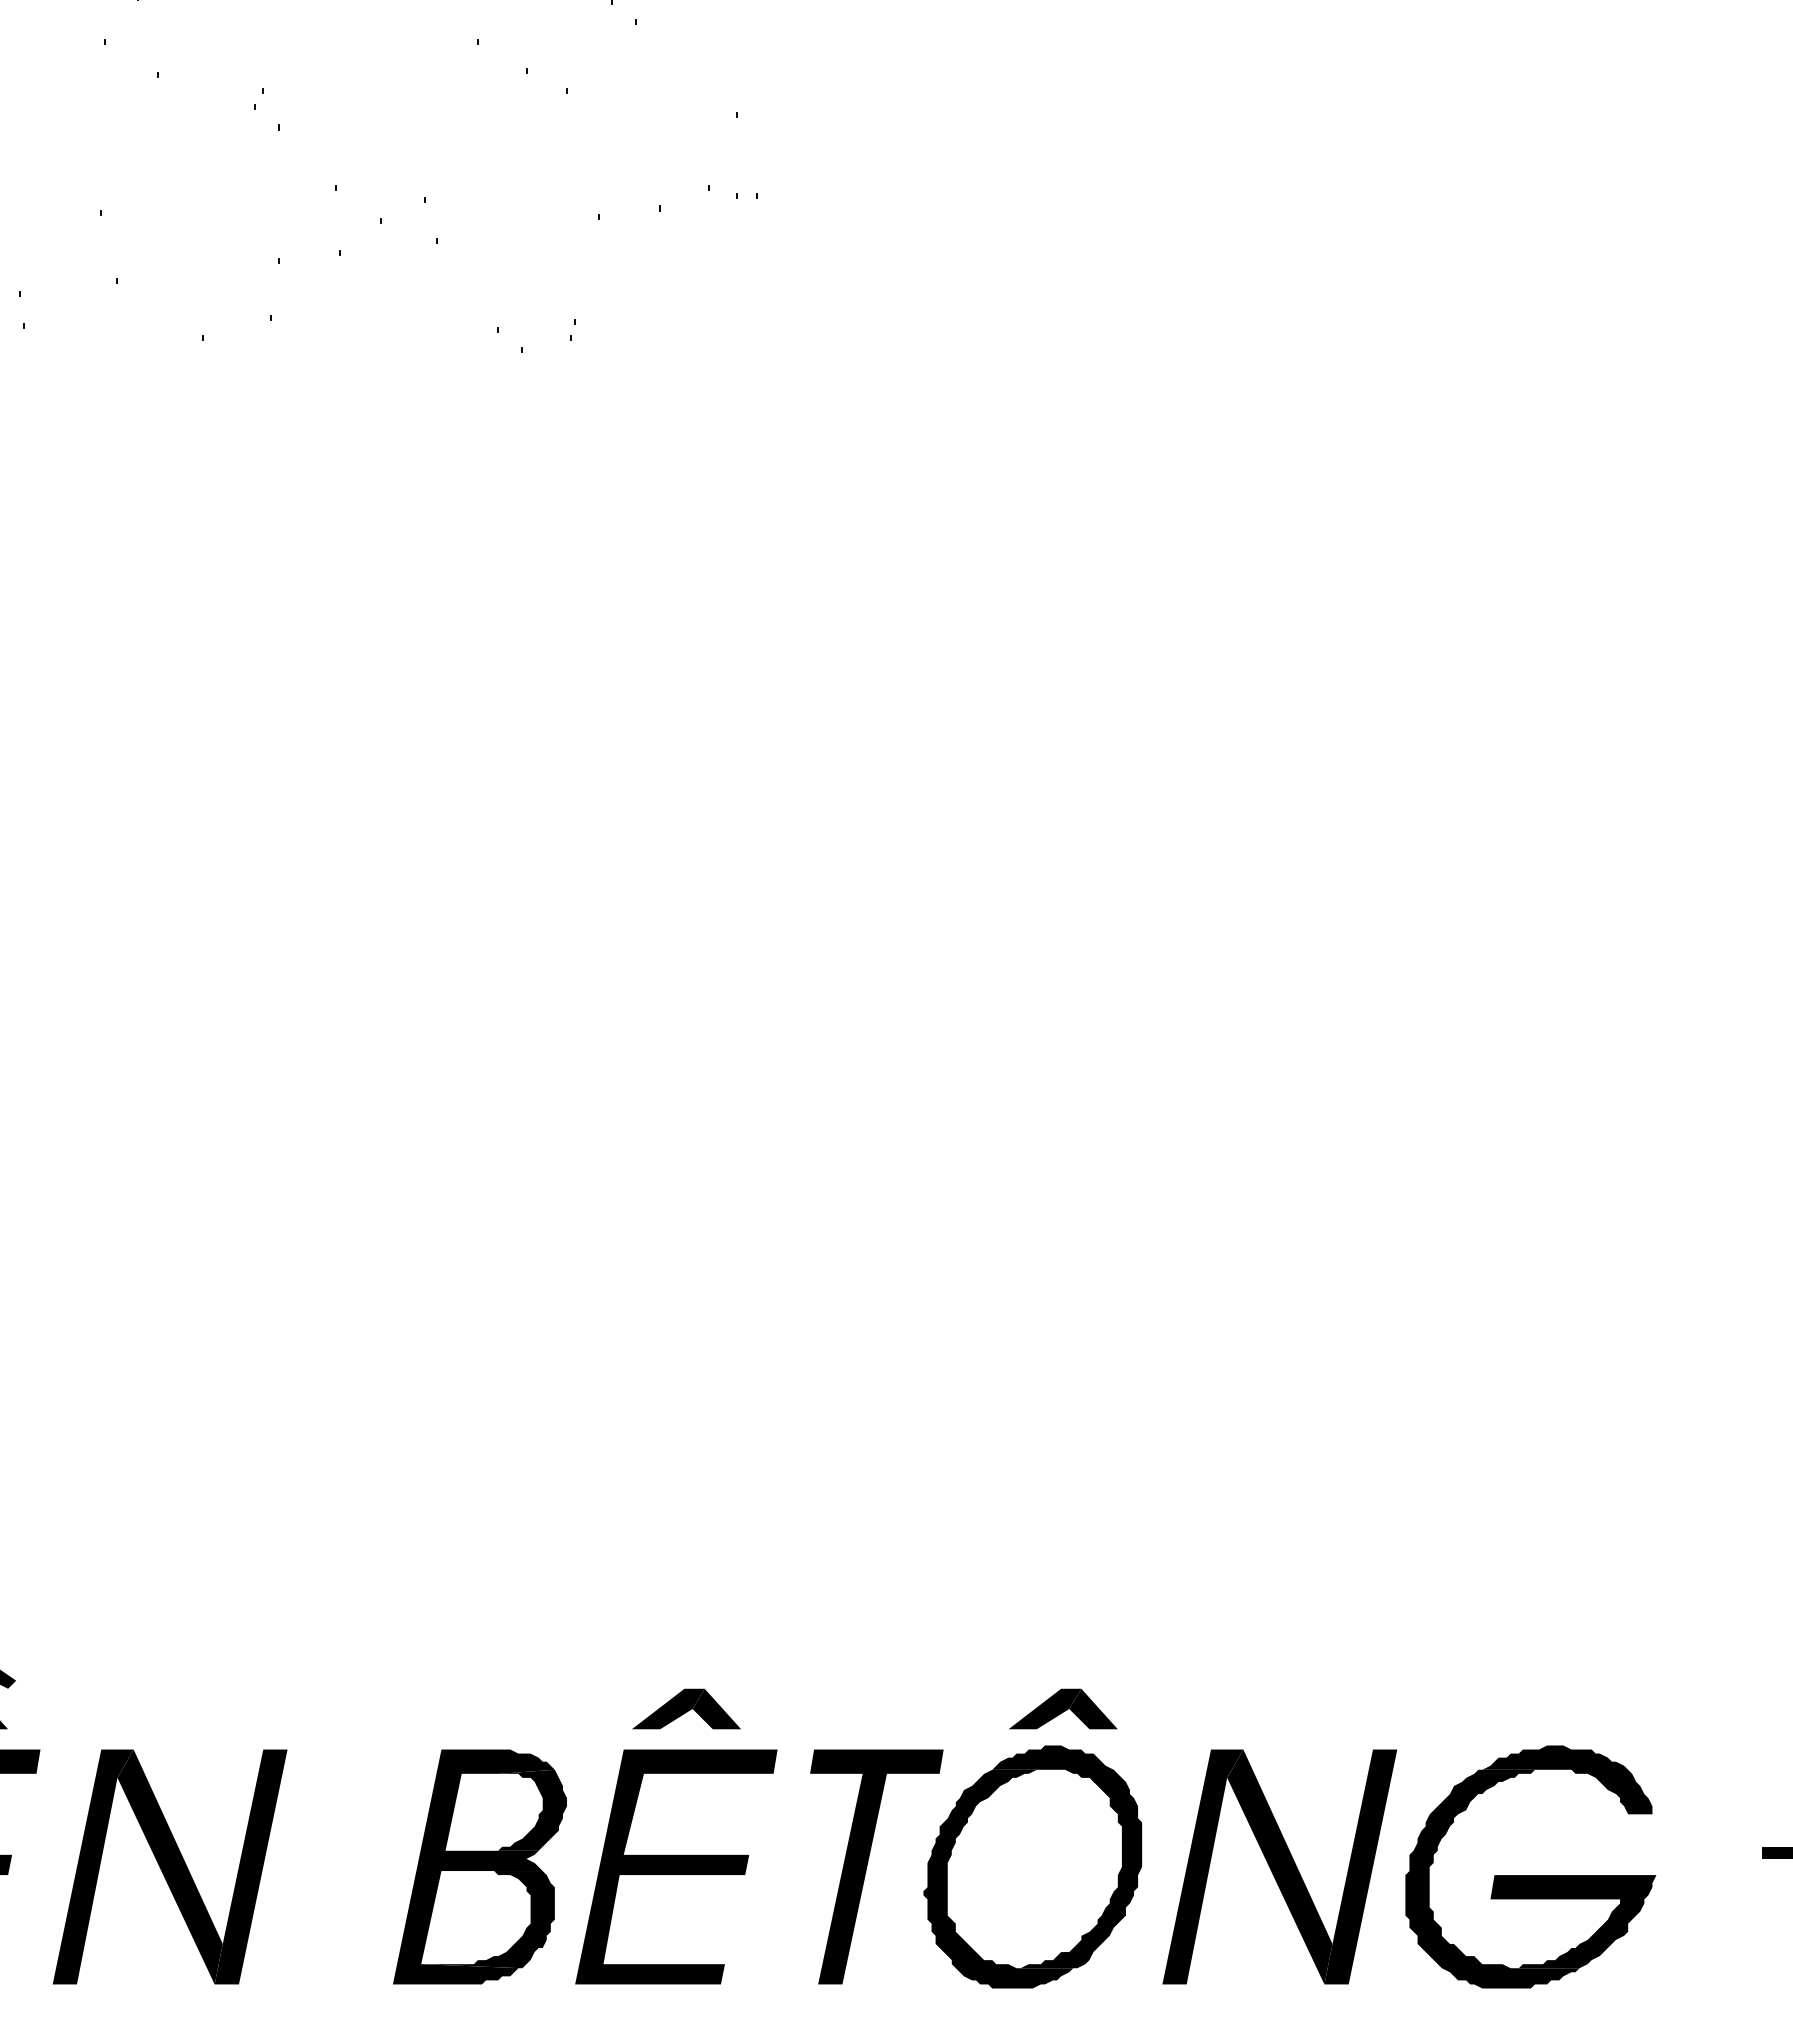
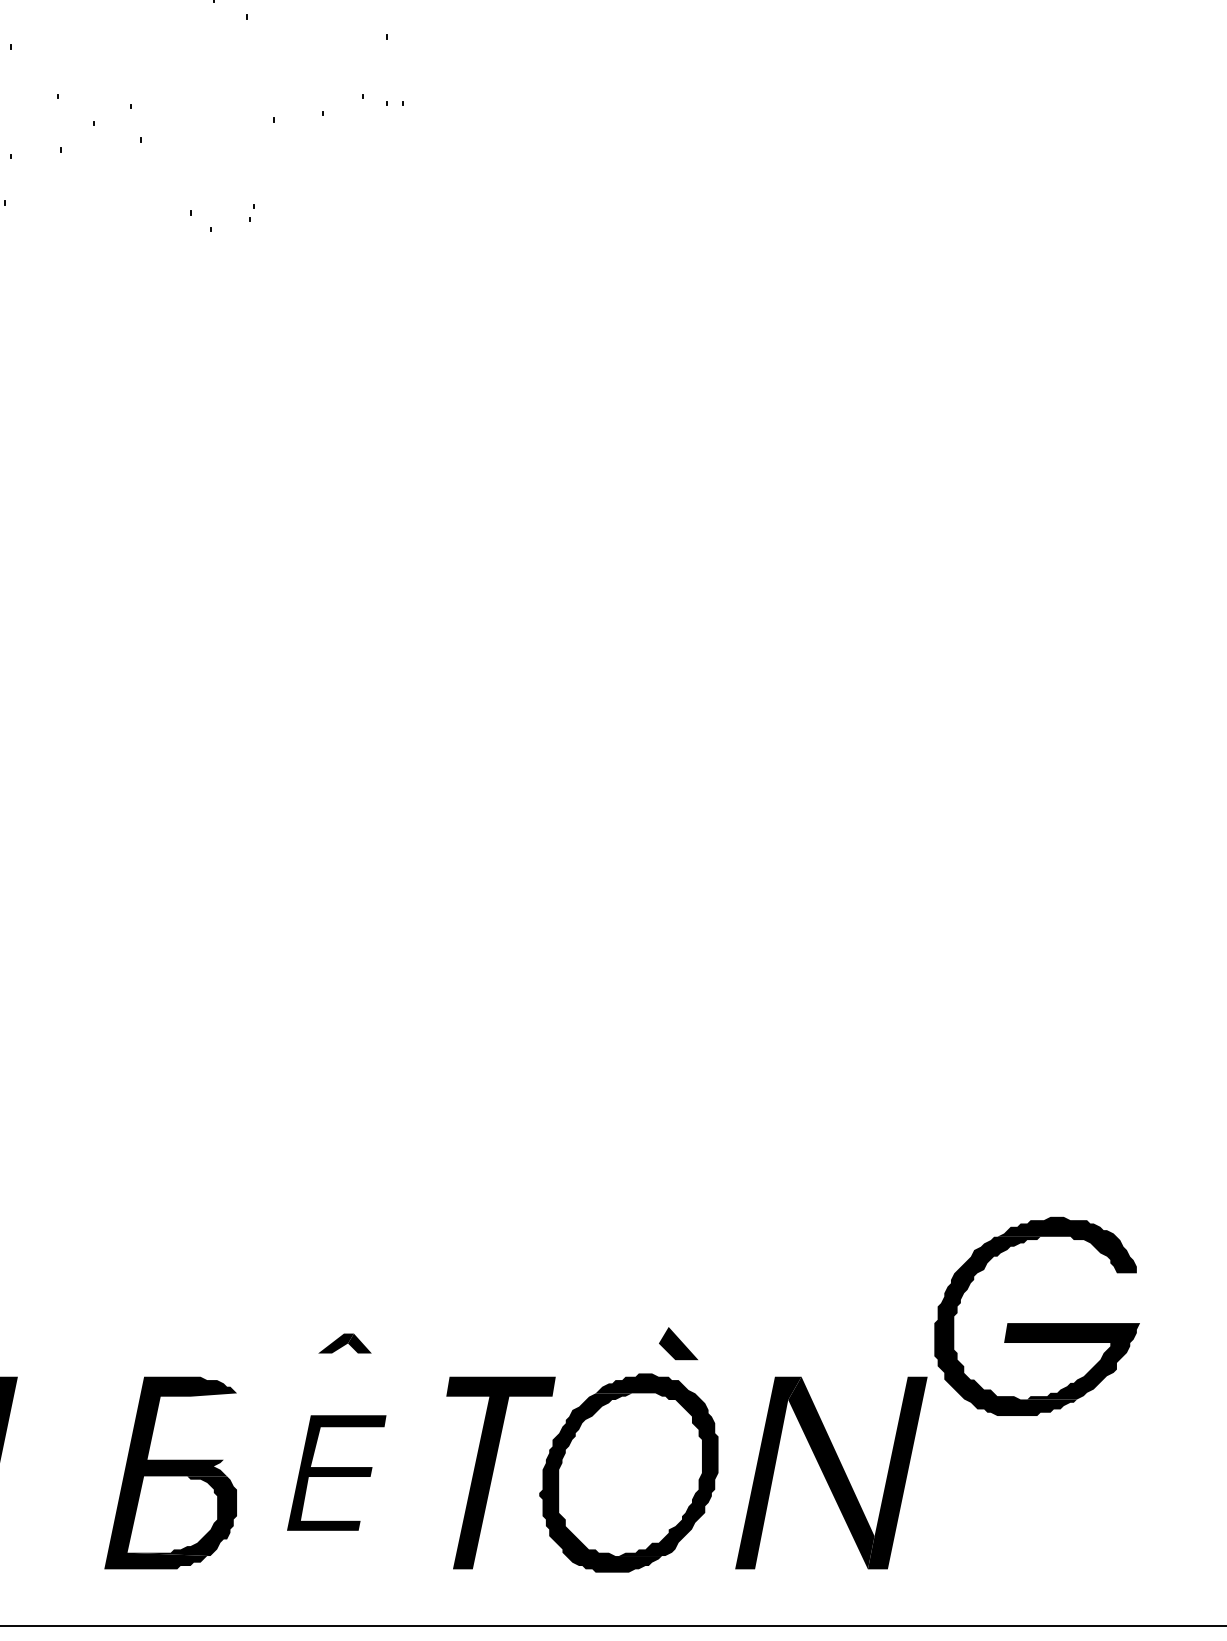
part: (686, 1708) -> (344, 1343), size x0.6
fill: (1044, 1708) -> (638, 1343), removed
fill: (506, 1809) -> (197, 1425), removed
part: (676, 1866) -> (336, 1472), size x0.6
part: (1530, 1875) -> (1036, 1323), moved

